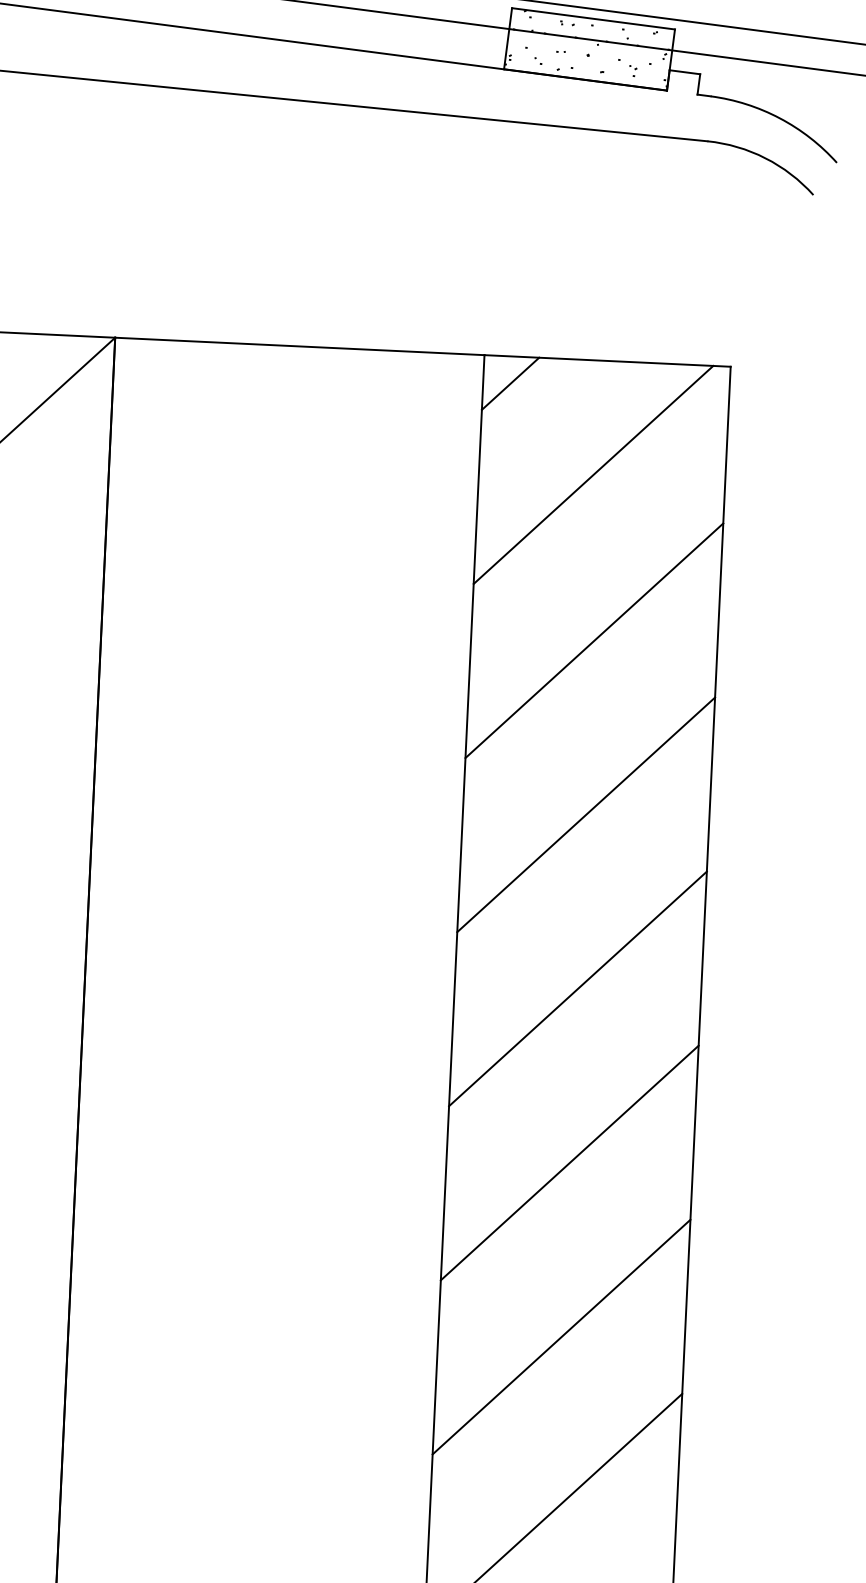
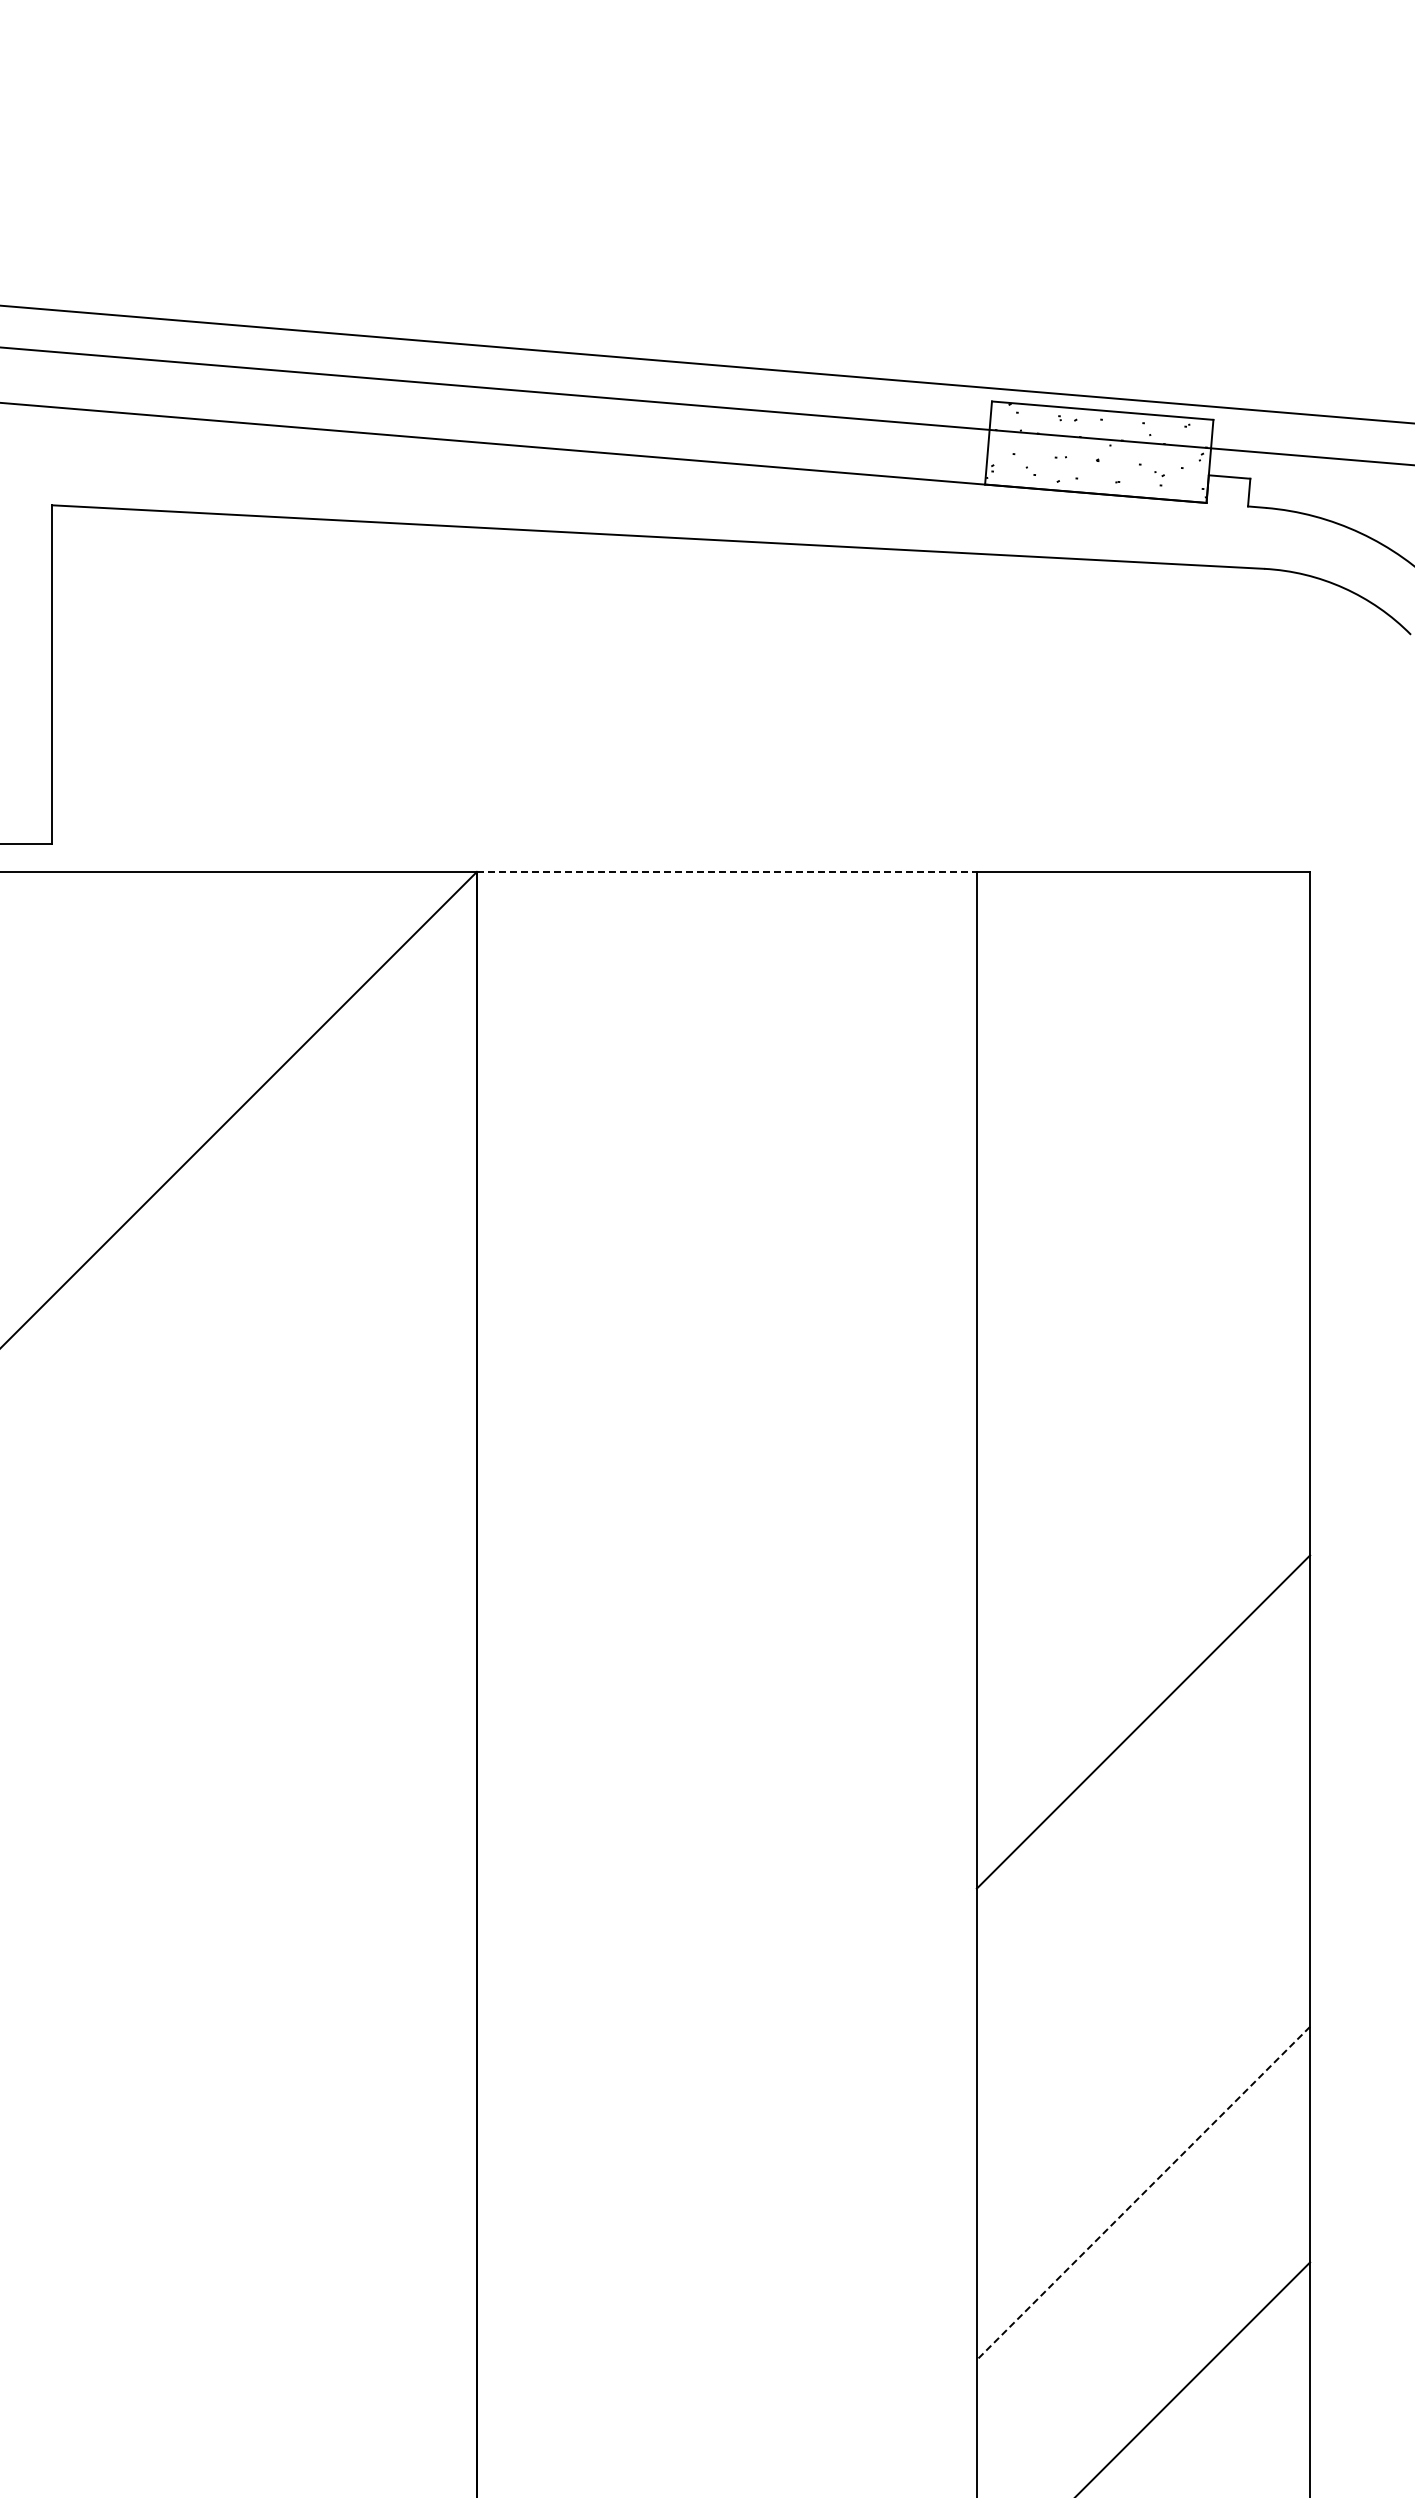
line: (299, 346) -> (726, 871), solid -> dashed
line: (510, 383) -> (1013, 908), removed
line: (593, 474) -> (1131, 1026), removed
line: (594, 640) -> (1143, 1250), removed
line: (586, 814) -> (1143, 1486), removed
line: (569, 1162) -> (1143, 1957), removed
line: (561, 1337) -> (1143, 2193), solid -> dashed

